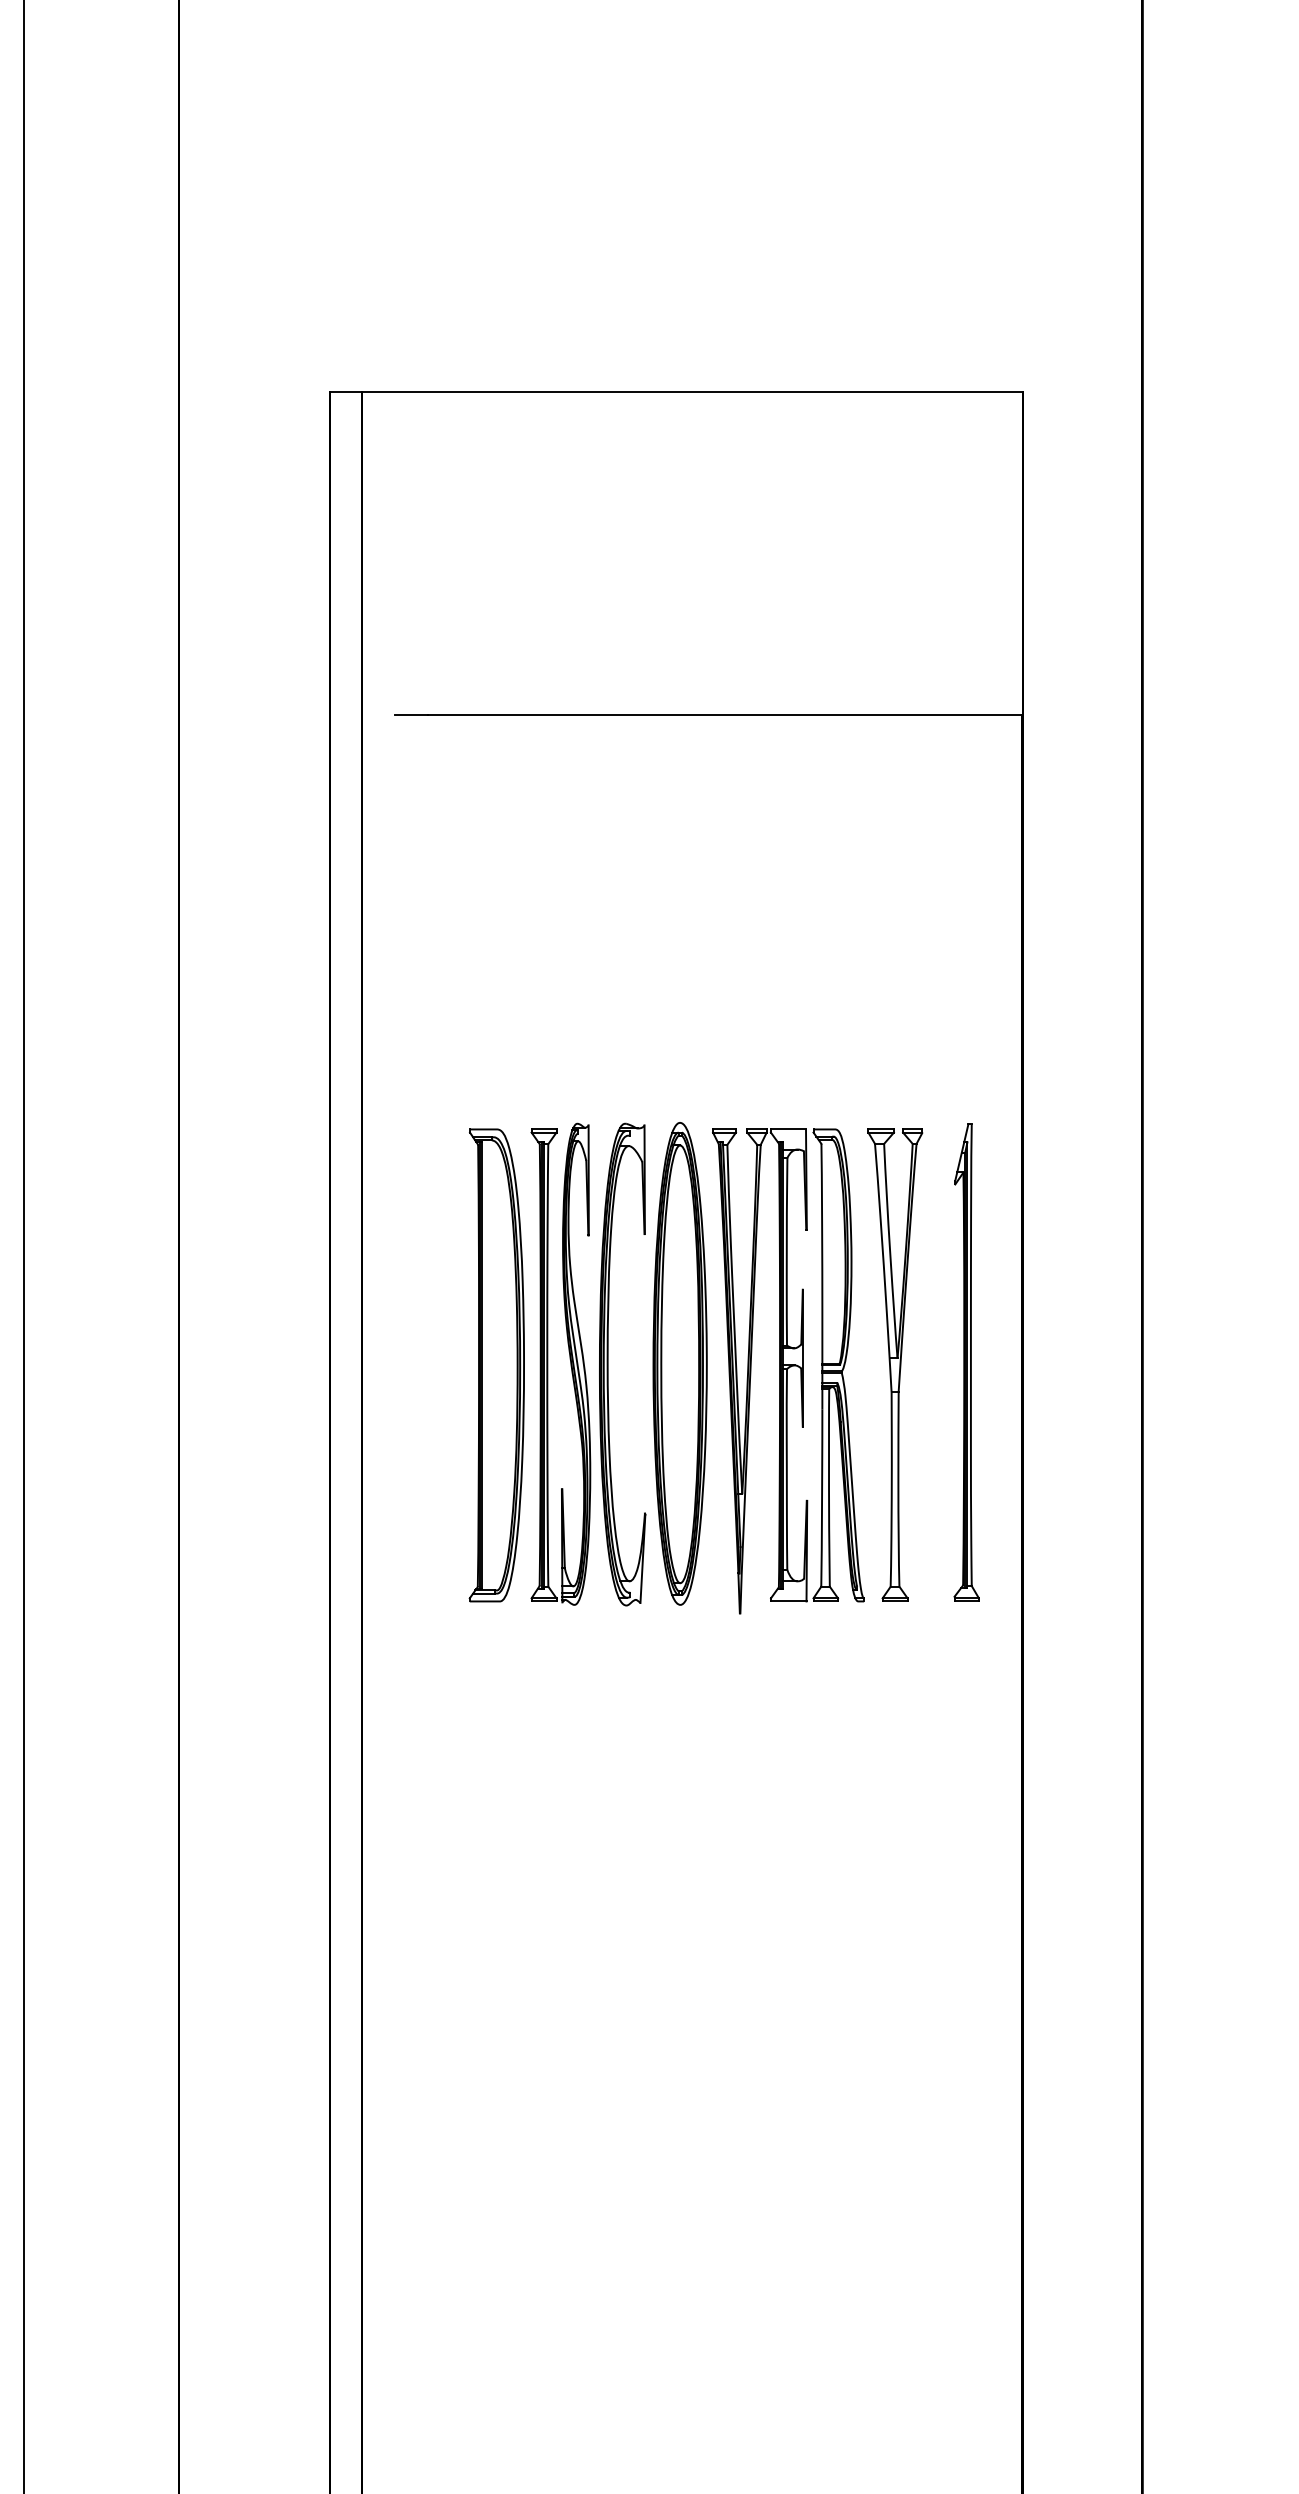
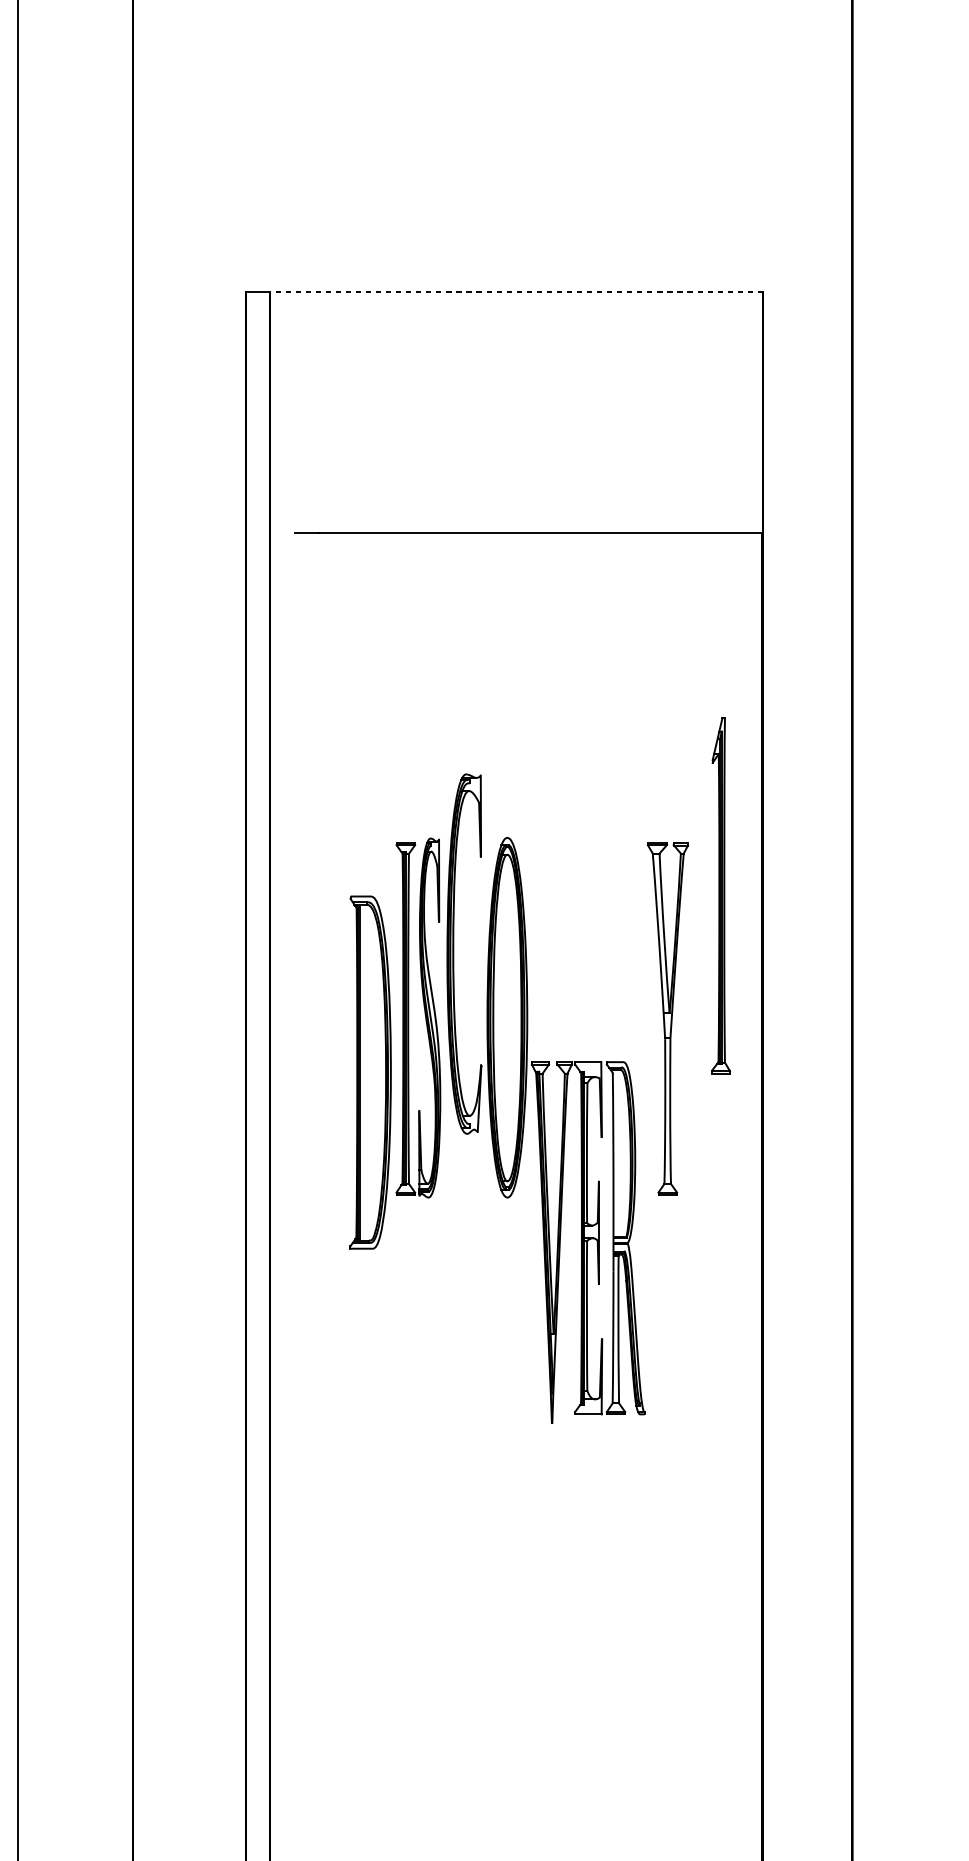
line: (692, 391) -> (516, 292), solid -> dashed
part: (966, 1362) -> (721, 895), moved
part: (608, 1364) -> (453, 954), moved
part: (496, 1365) -> (370, 1072), moved
part: (788, 1371) -> (588, 1242), moved

